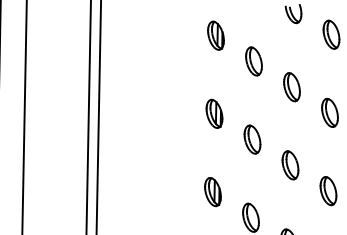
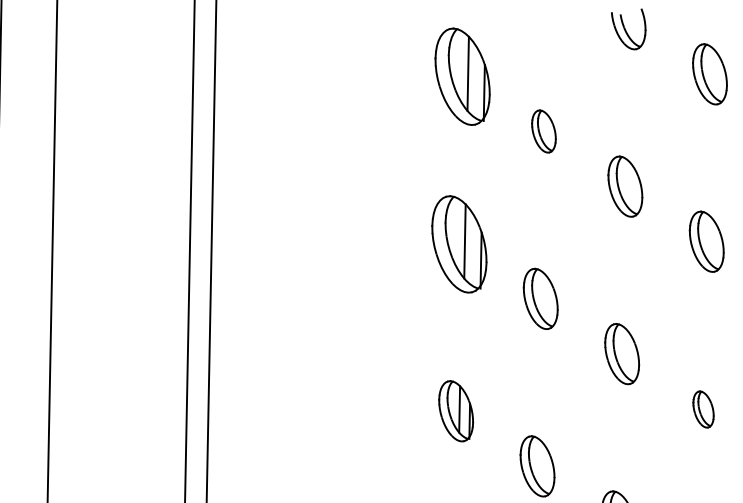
part: (215, 35) -> (461, 75), size x1.6
part: (253, 61) -> (542, 131), size x0.7
part: (214, 113) -> (459, 242), size x1.6
part: (328, 191) -> (703, 410), size x0.6

